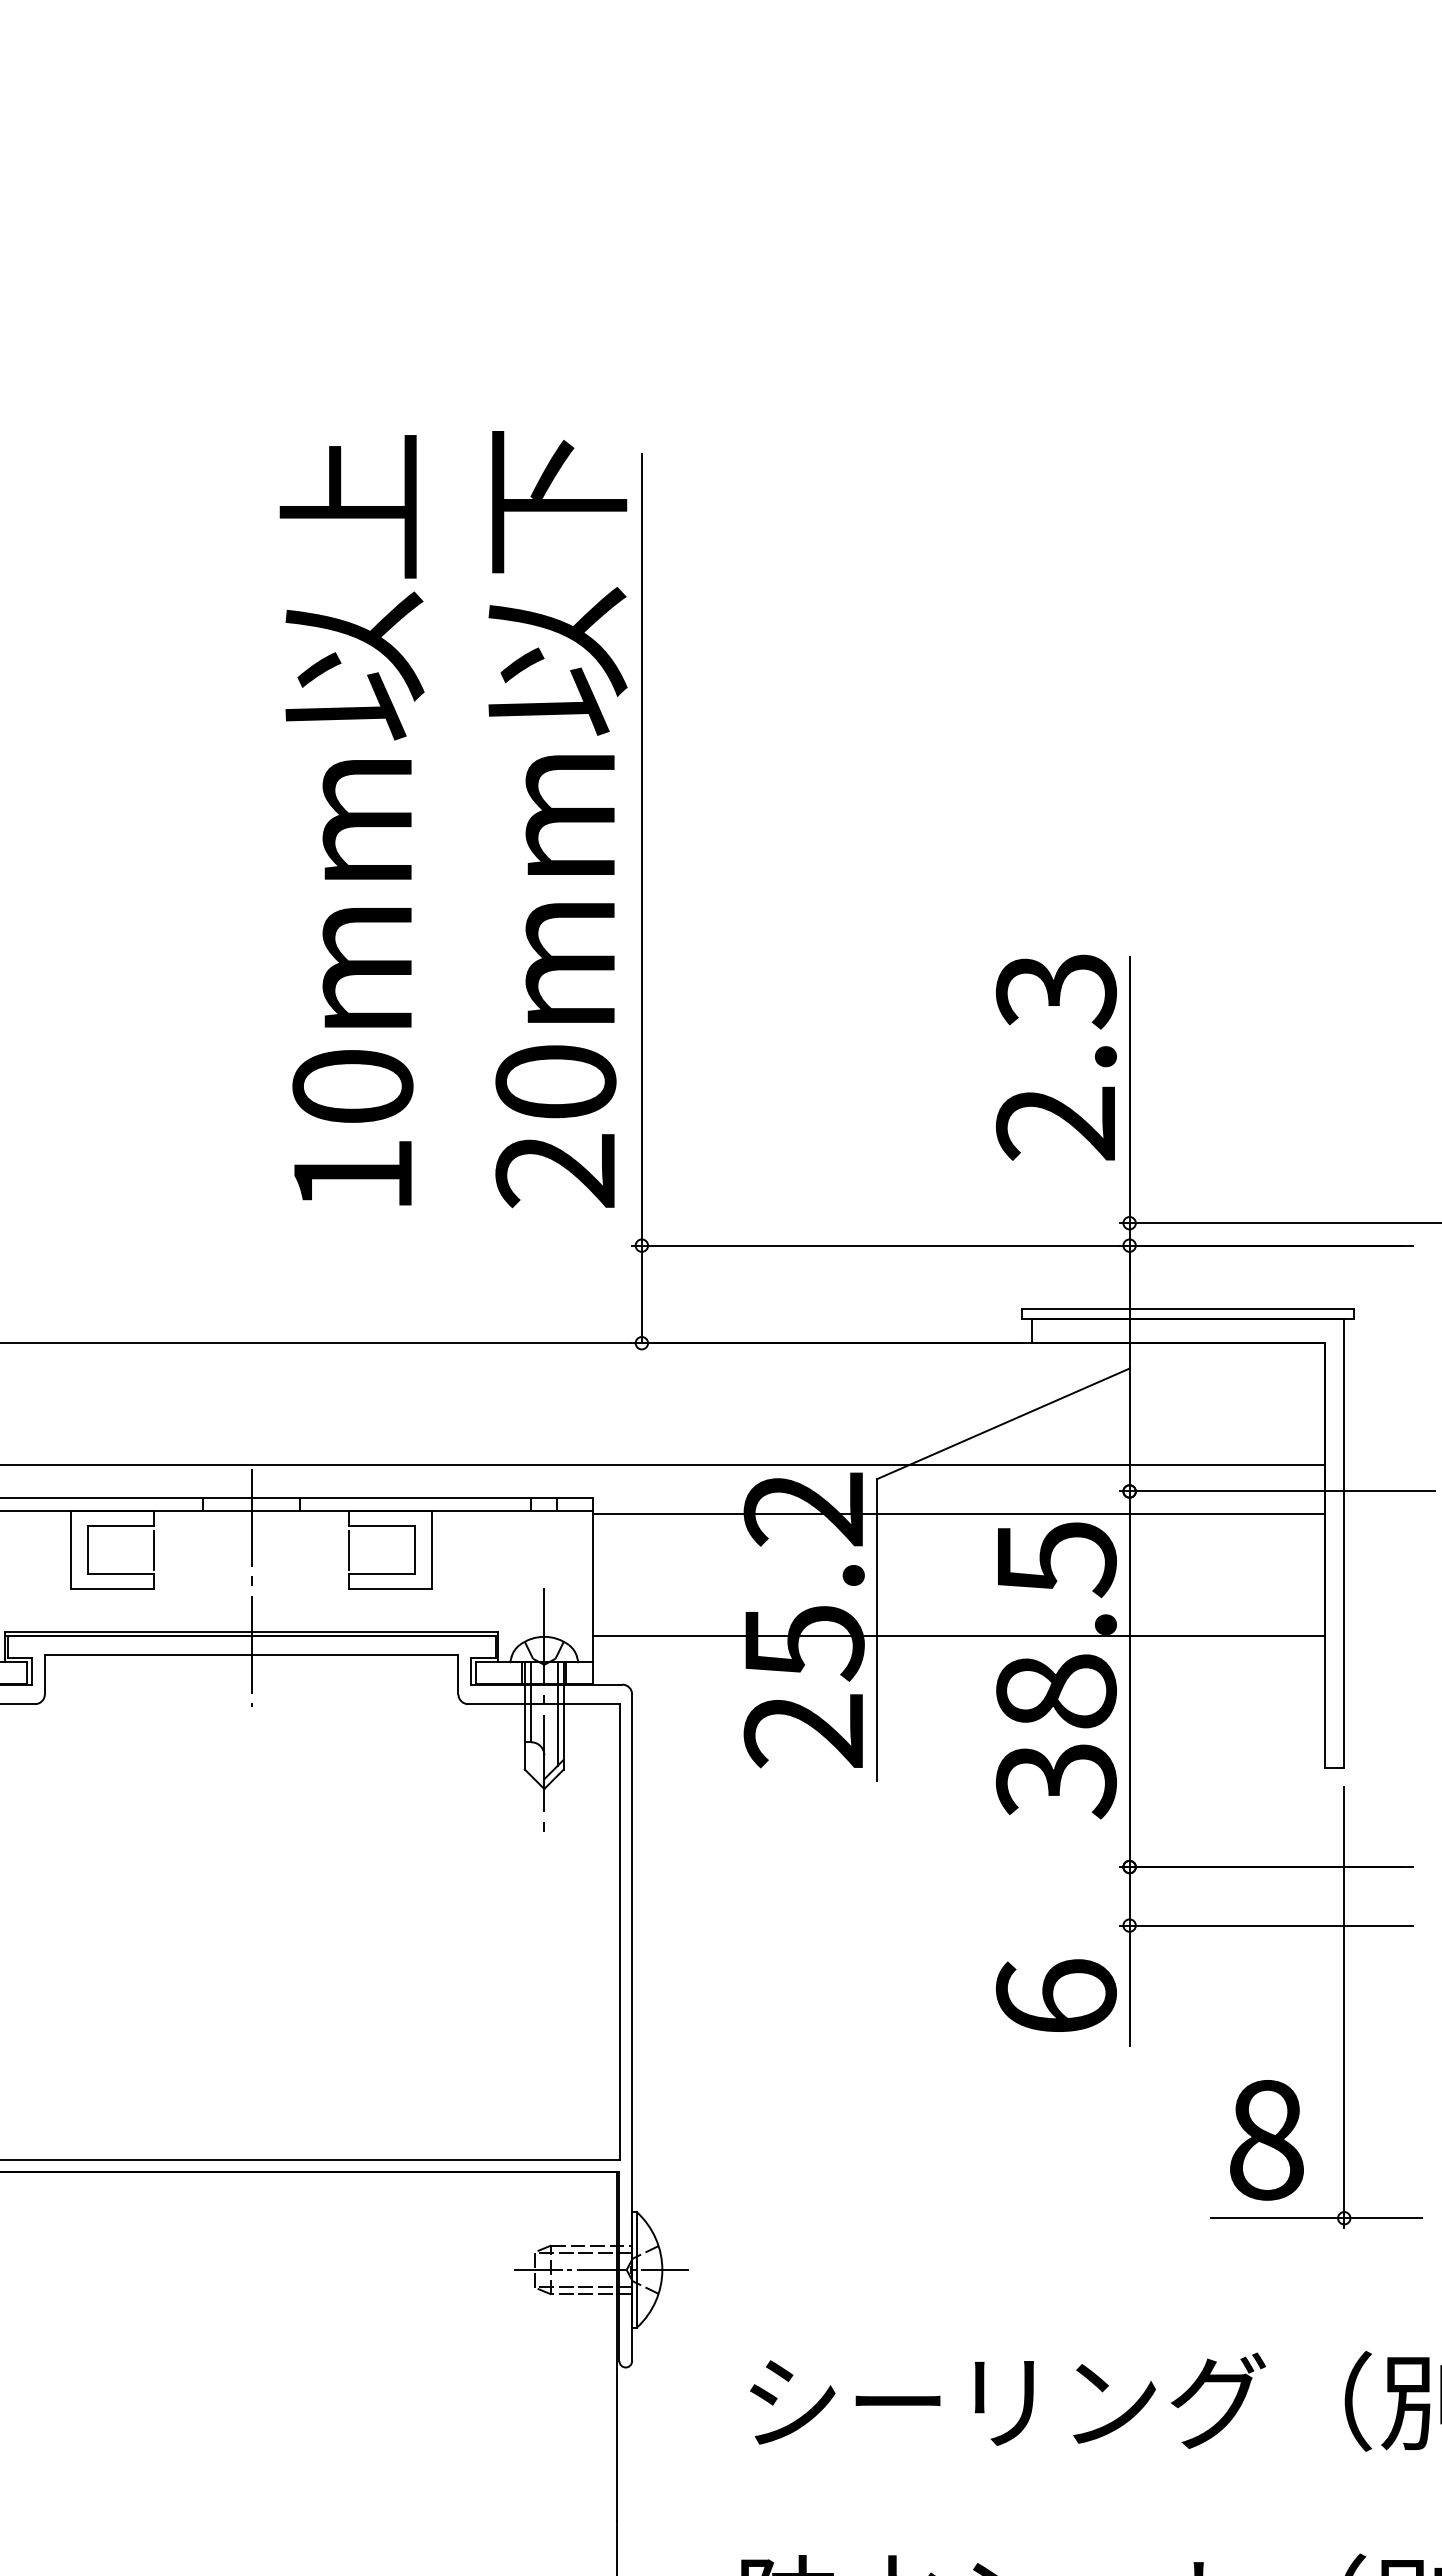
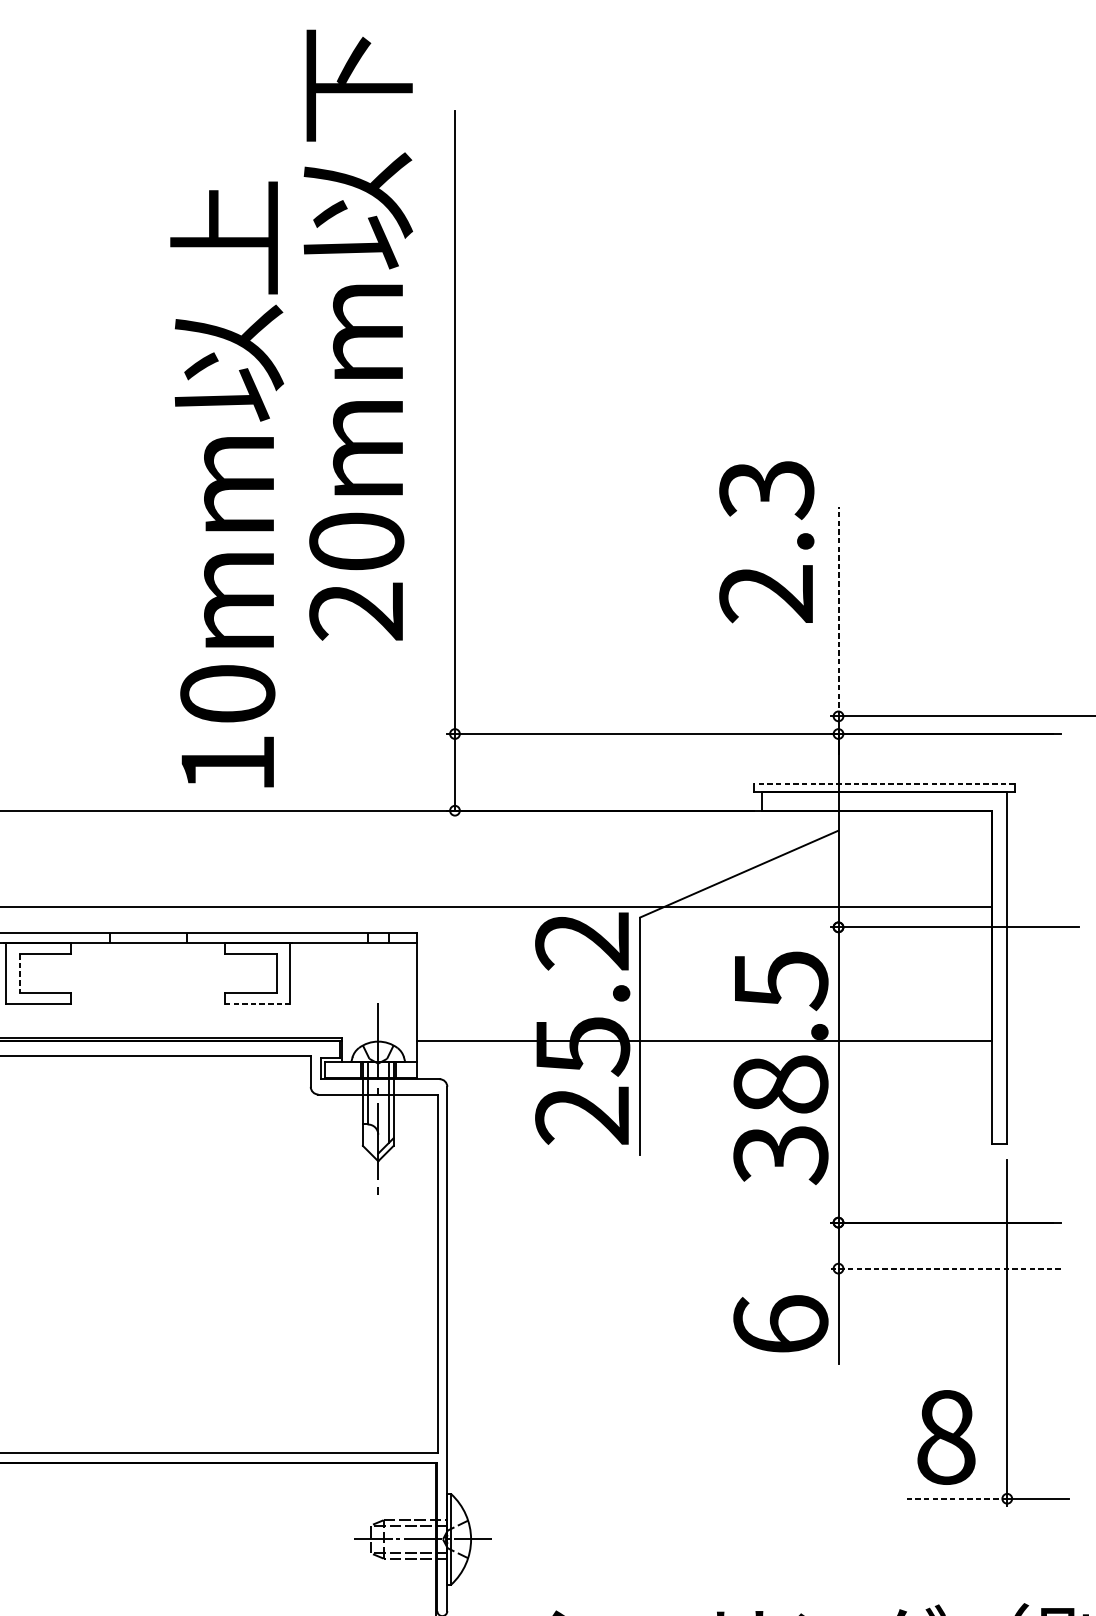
text: (557, 819) -> (357, 335), moved
text: (351, 820) -> (226, 484), moved
text: (1055, 1057) -> (766, 542), moved
line: (1129, 1089) -> (838, 611), solid -> dashed
line: (1188, 1309) -> (884, 784), solid -> dashed
line: (958, 1513) -> (703, 944), removed
line: (154, 1549) -> (71, 972), removed
line: (349, 1549) -> (225, 972), removed
line: (88, 1550) -> (19, 973), solid -> dashed
line: (251, 1588) -> (148, 1003), removed
line: (391, 1589) -> (258, 1004), solid -> dashed
line: (1265, 1925) -> (945, 1268), solid -> dashed
line: (1277, 2218) -> (954, 1498), solid -> dashed

